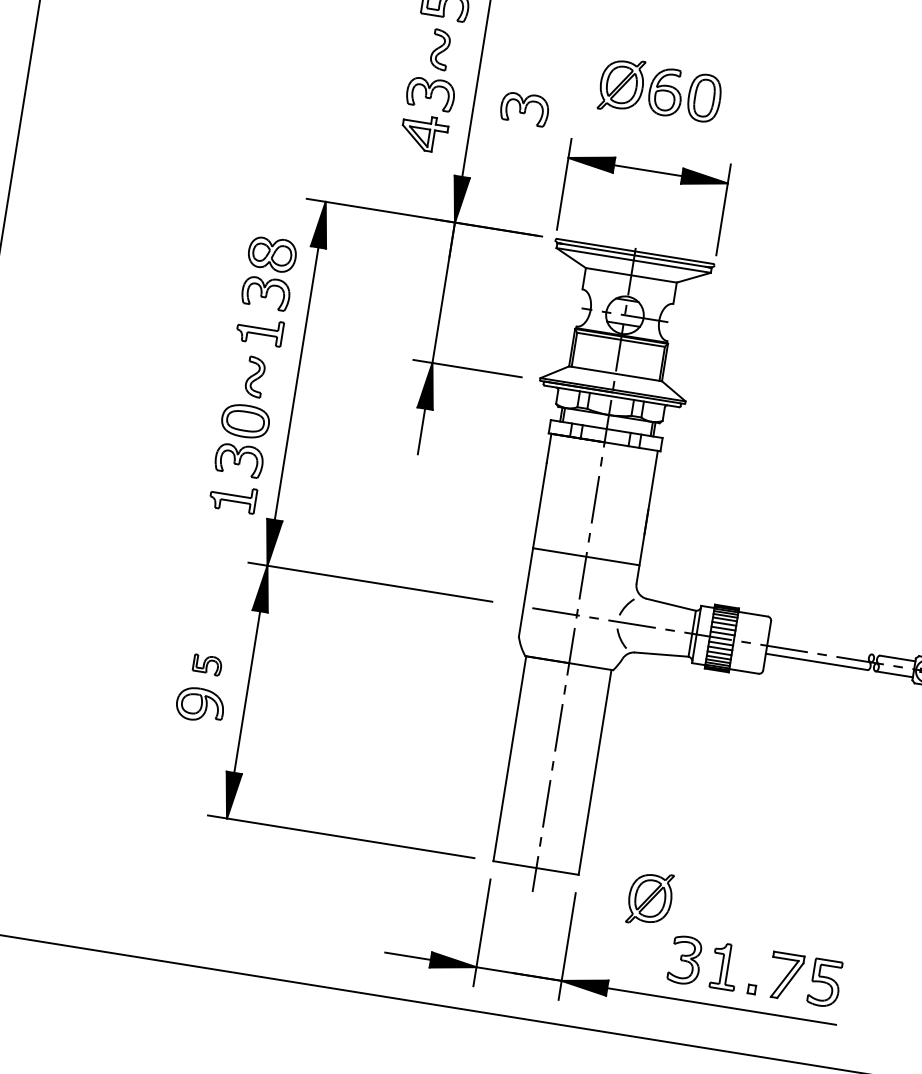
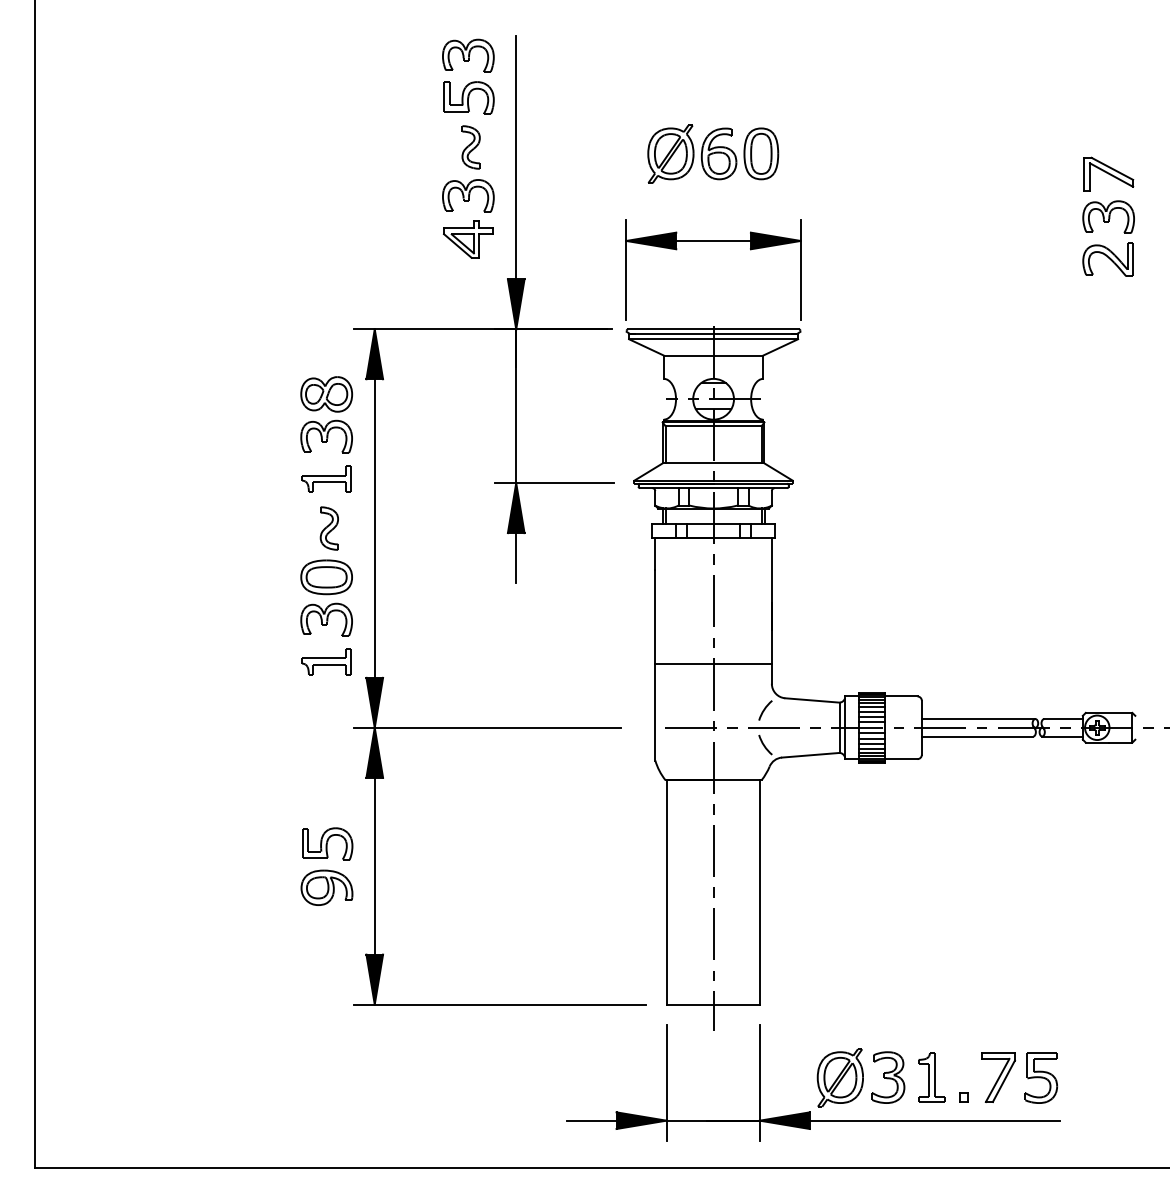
part: (525, 108) -> (571, 195), removed
line: (820, 646) -> (978, 719), added
part: (207, 664) -> (327, 843), size x1.67
part: (649, 898) -> (839, 1077), moved

